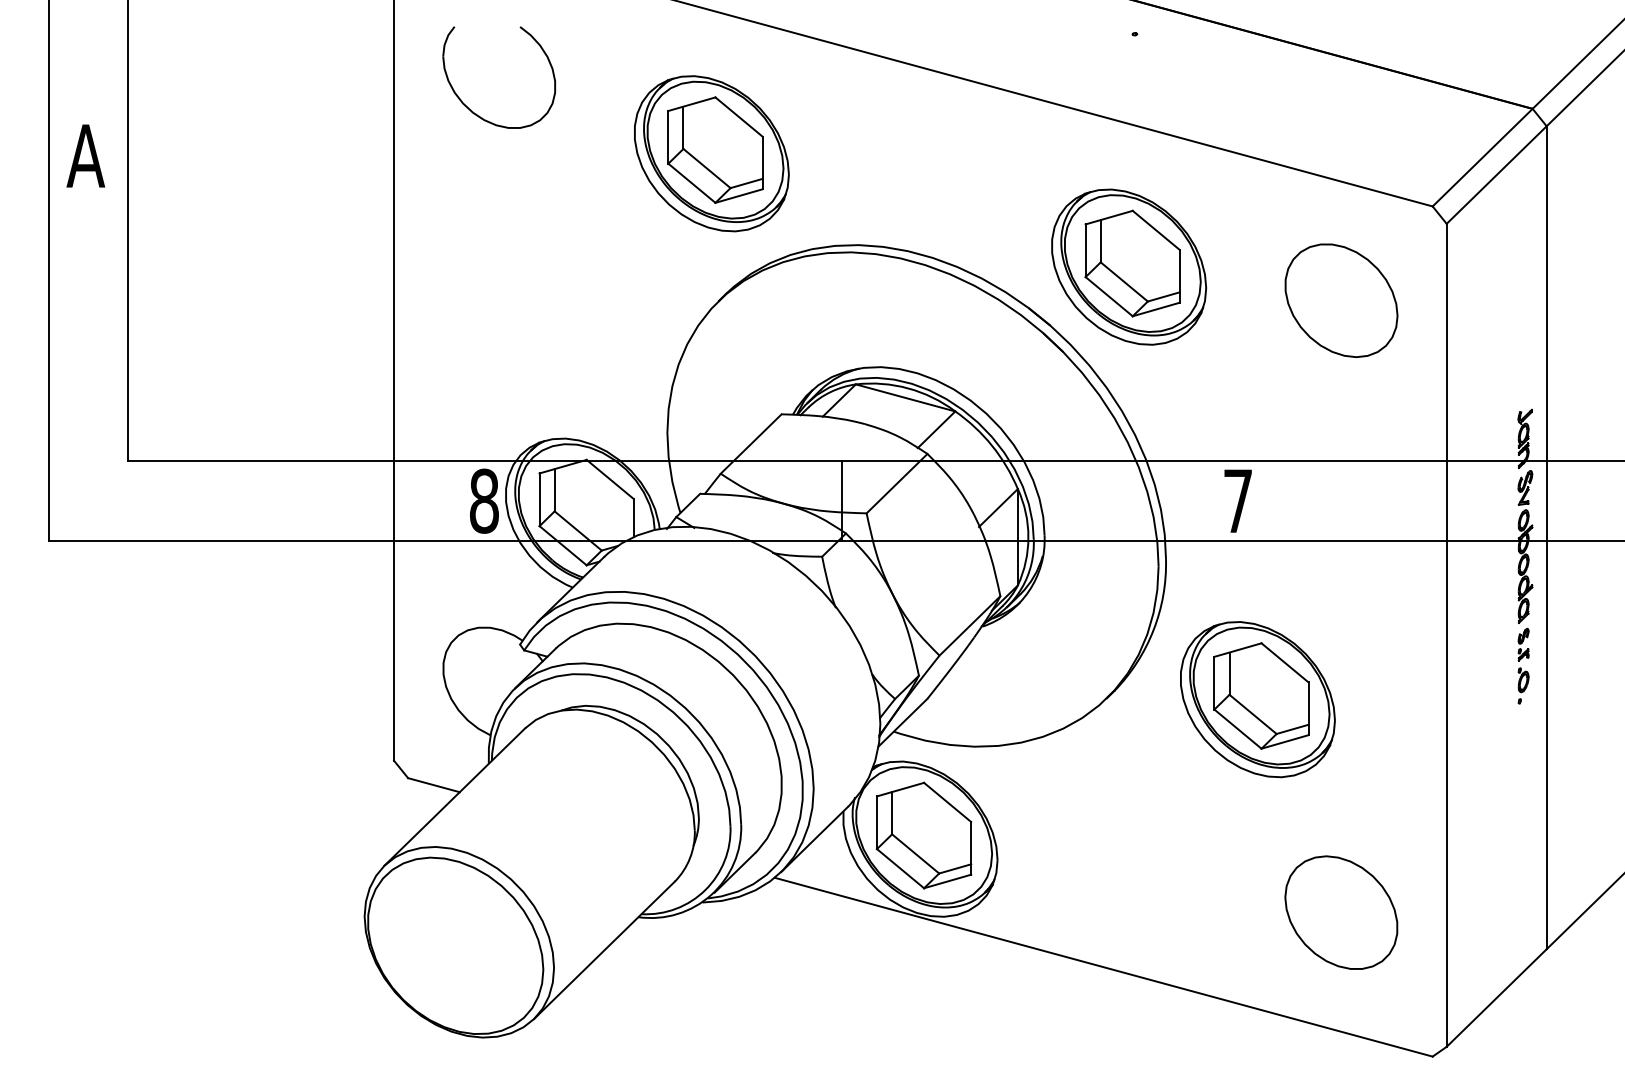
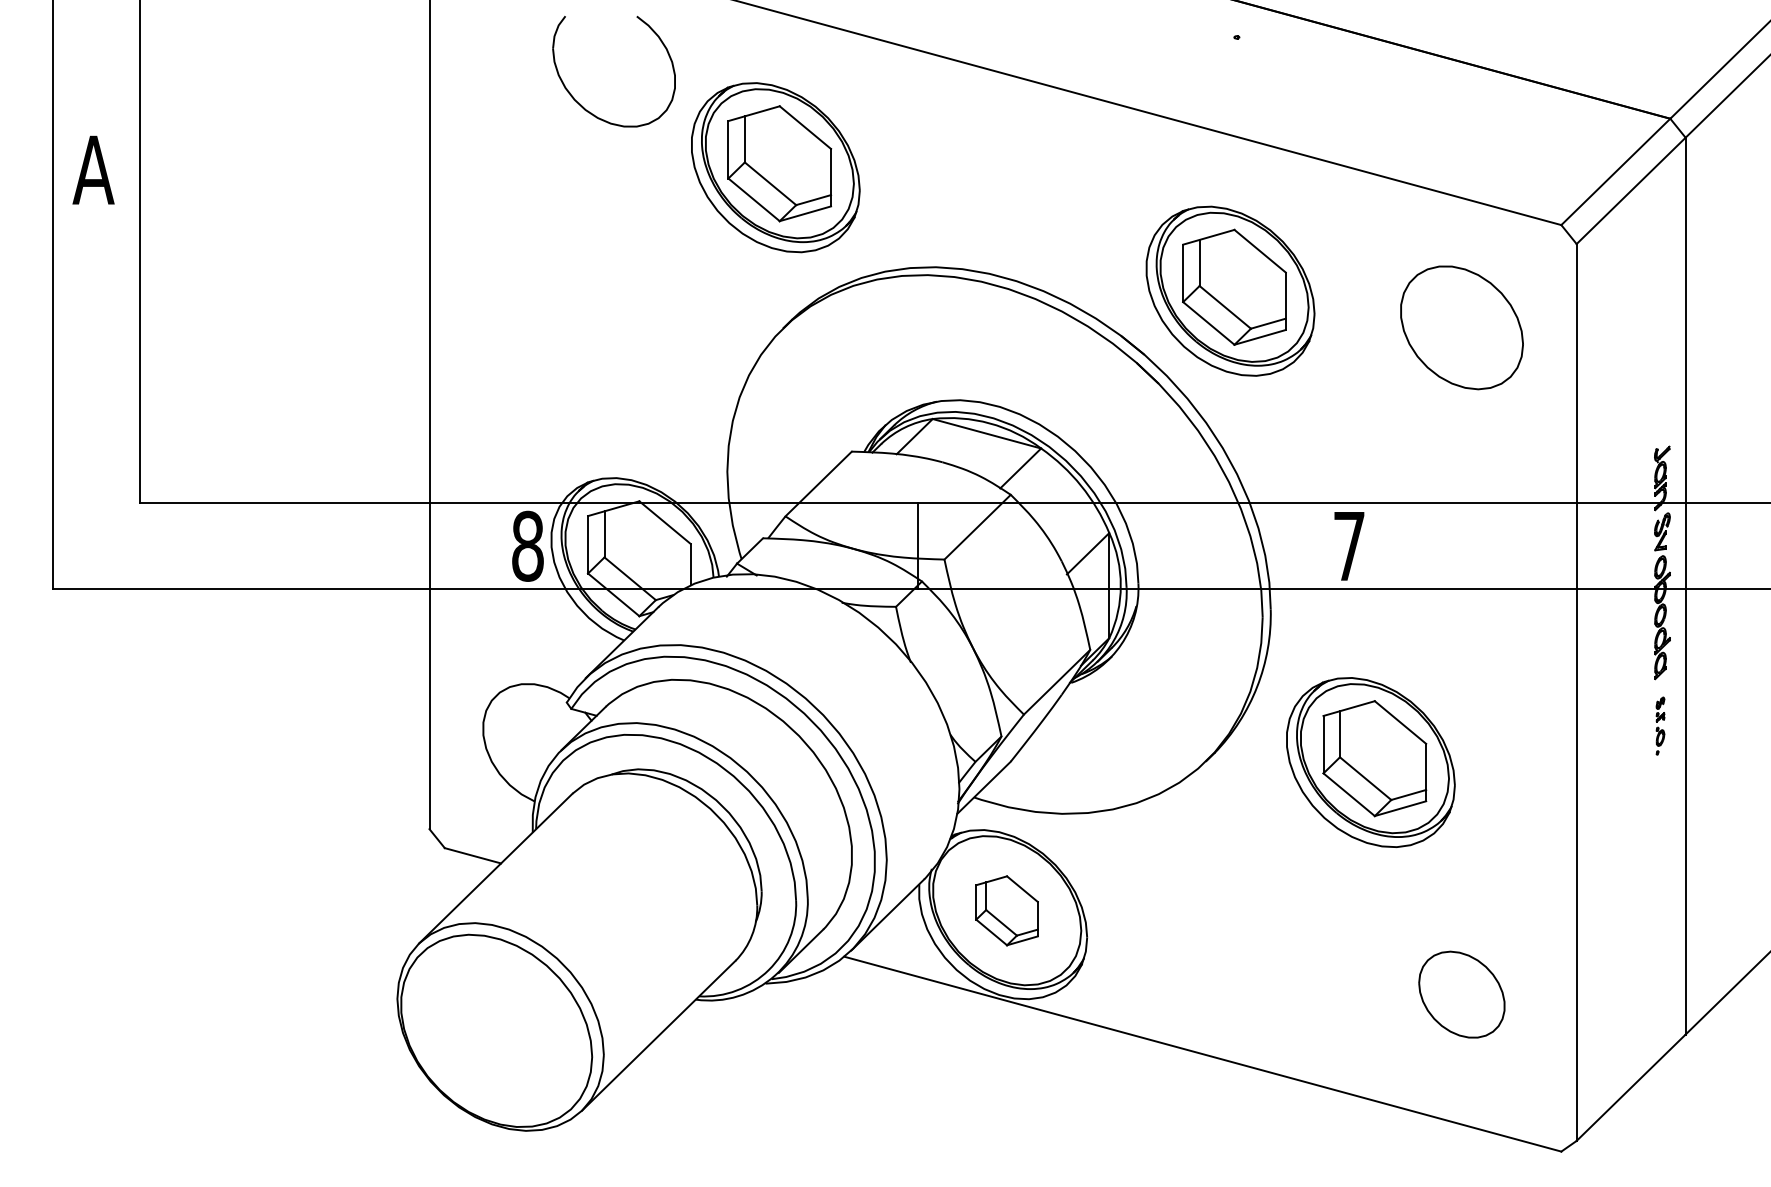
part: (468, 106) -> (580, 103), moved
part: (1523, 665) -> (1660, 725), size x0.7
part: (923, 835) -> (1006, 910), size x0.6
part: (1341, 912) -> (1461, 994), size x0.7

